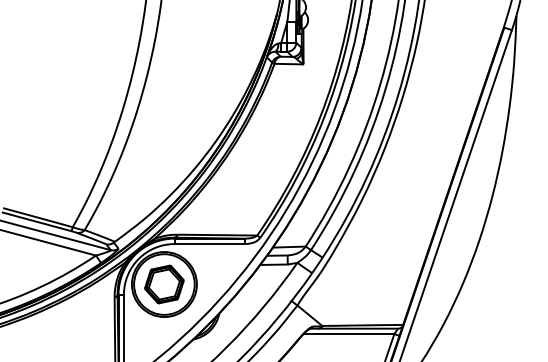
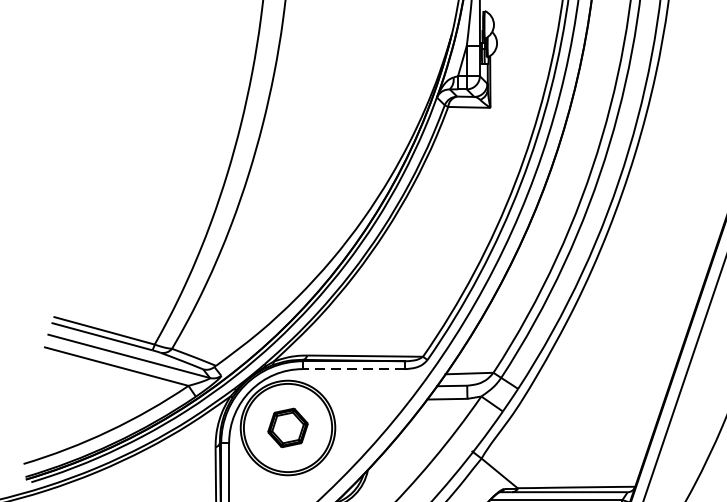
line: (209, 244) -> (353, 369), solid -> dashed
part: (164, 284) -> (288, 427), size x0.7

